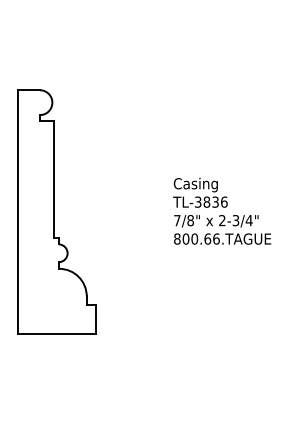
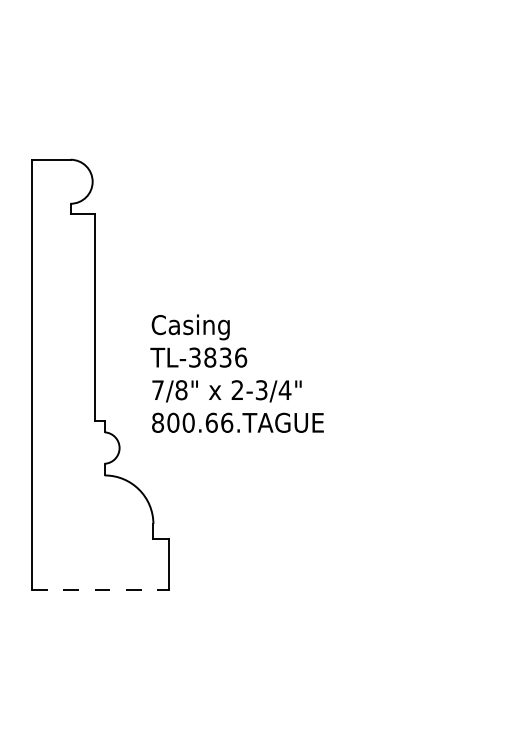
text: (222, 210) -> (237, 372), moved
line: (56, 333) -> (99, 589), solid -> dashed

